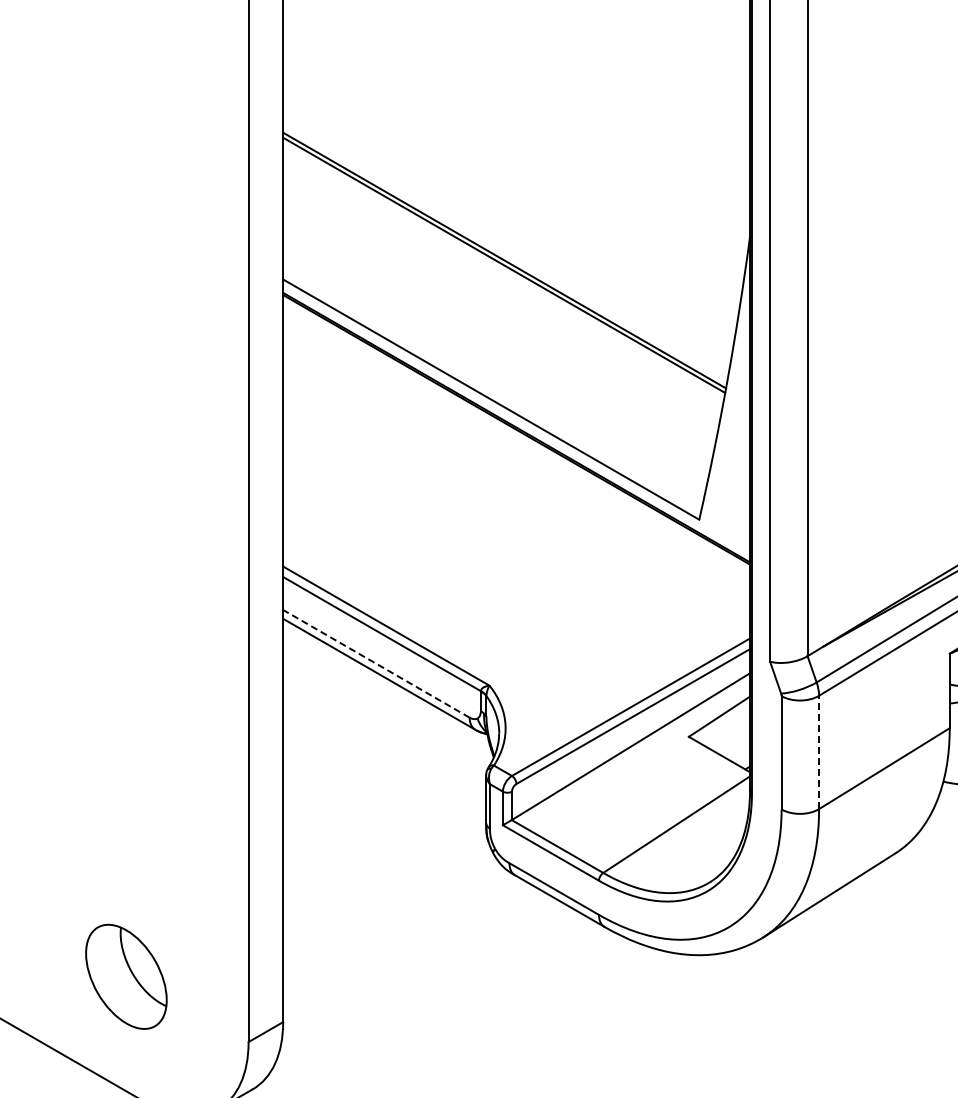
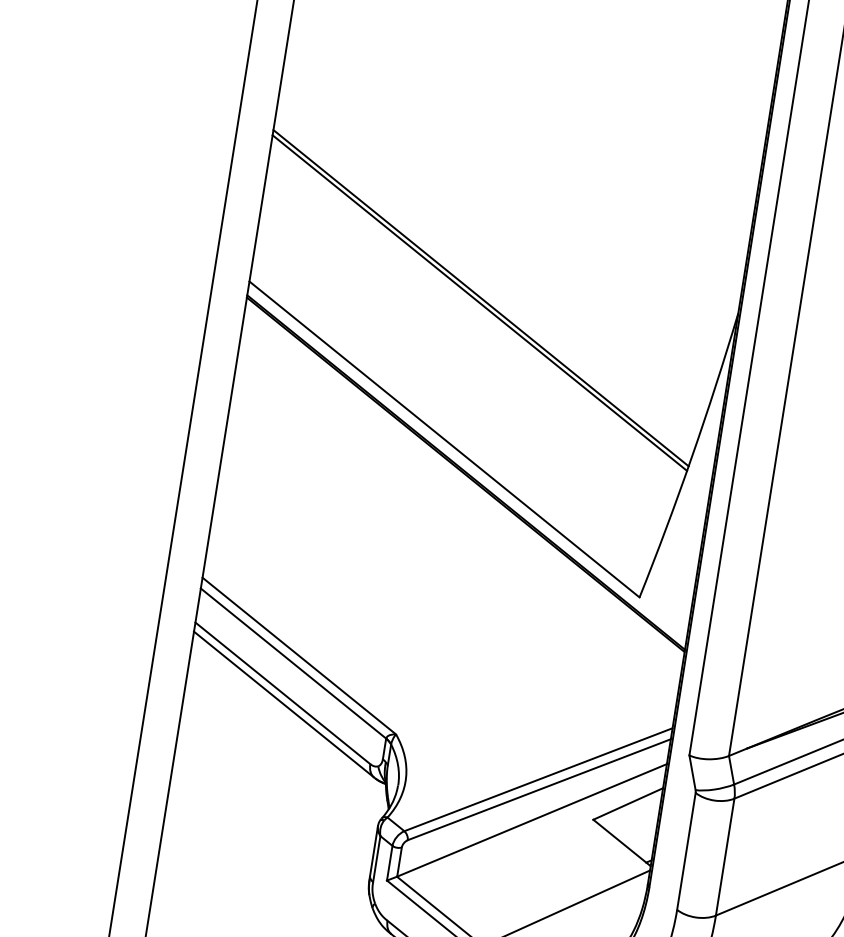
line: (376, 663) -> (283, 693), dashed -> solid
line: (819, 752) -> (725, 857), dashed -> solid

